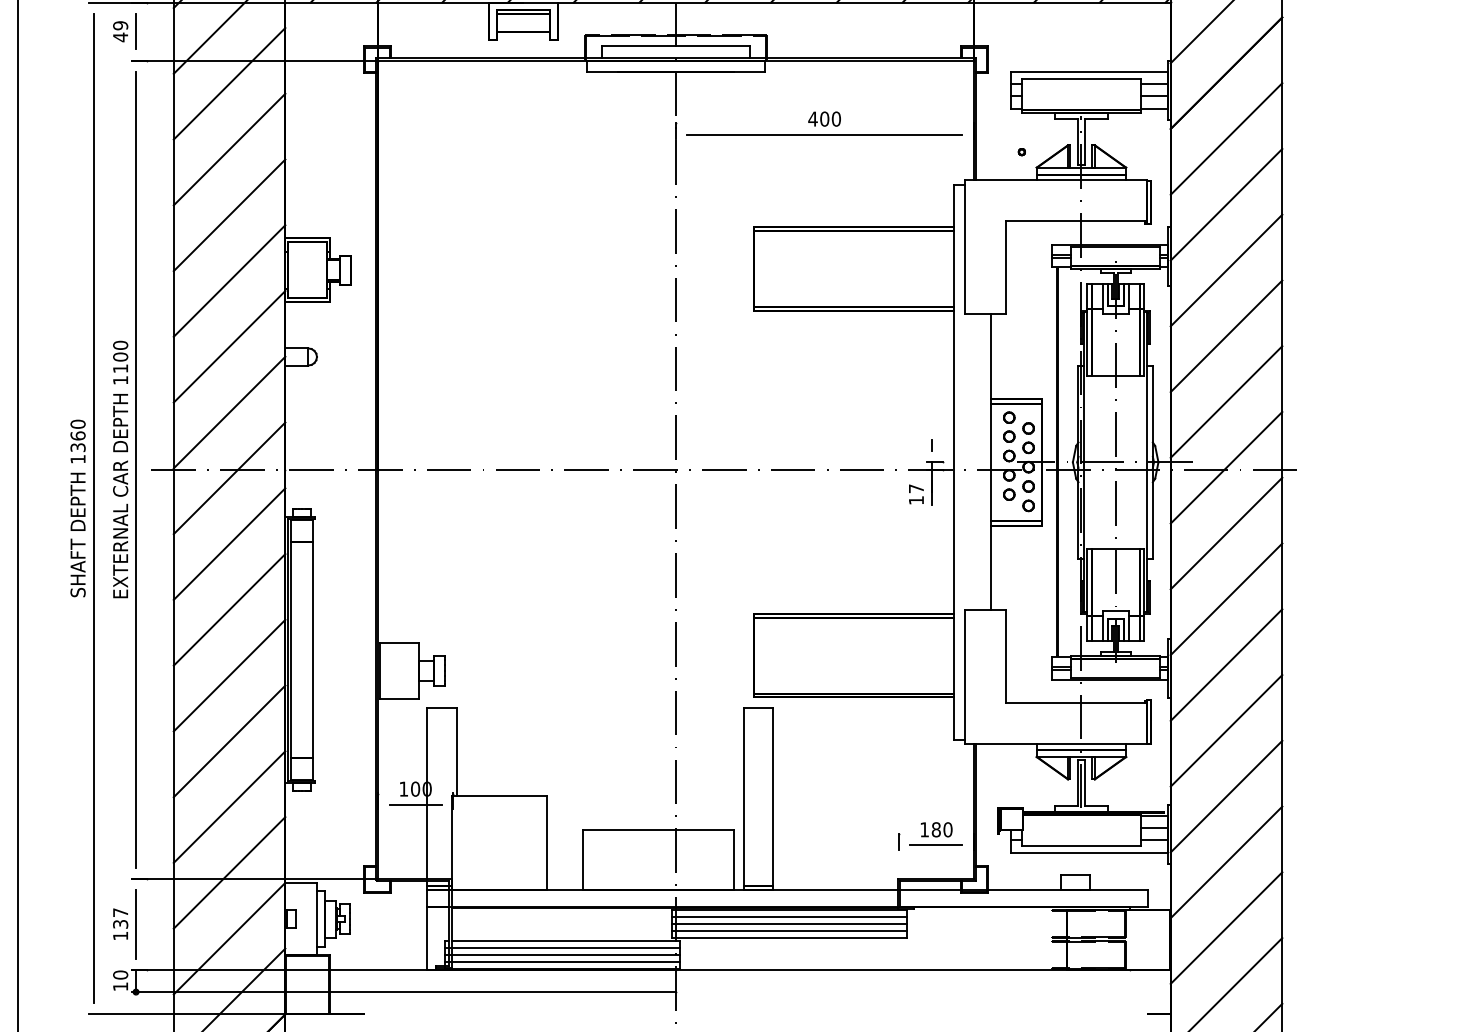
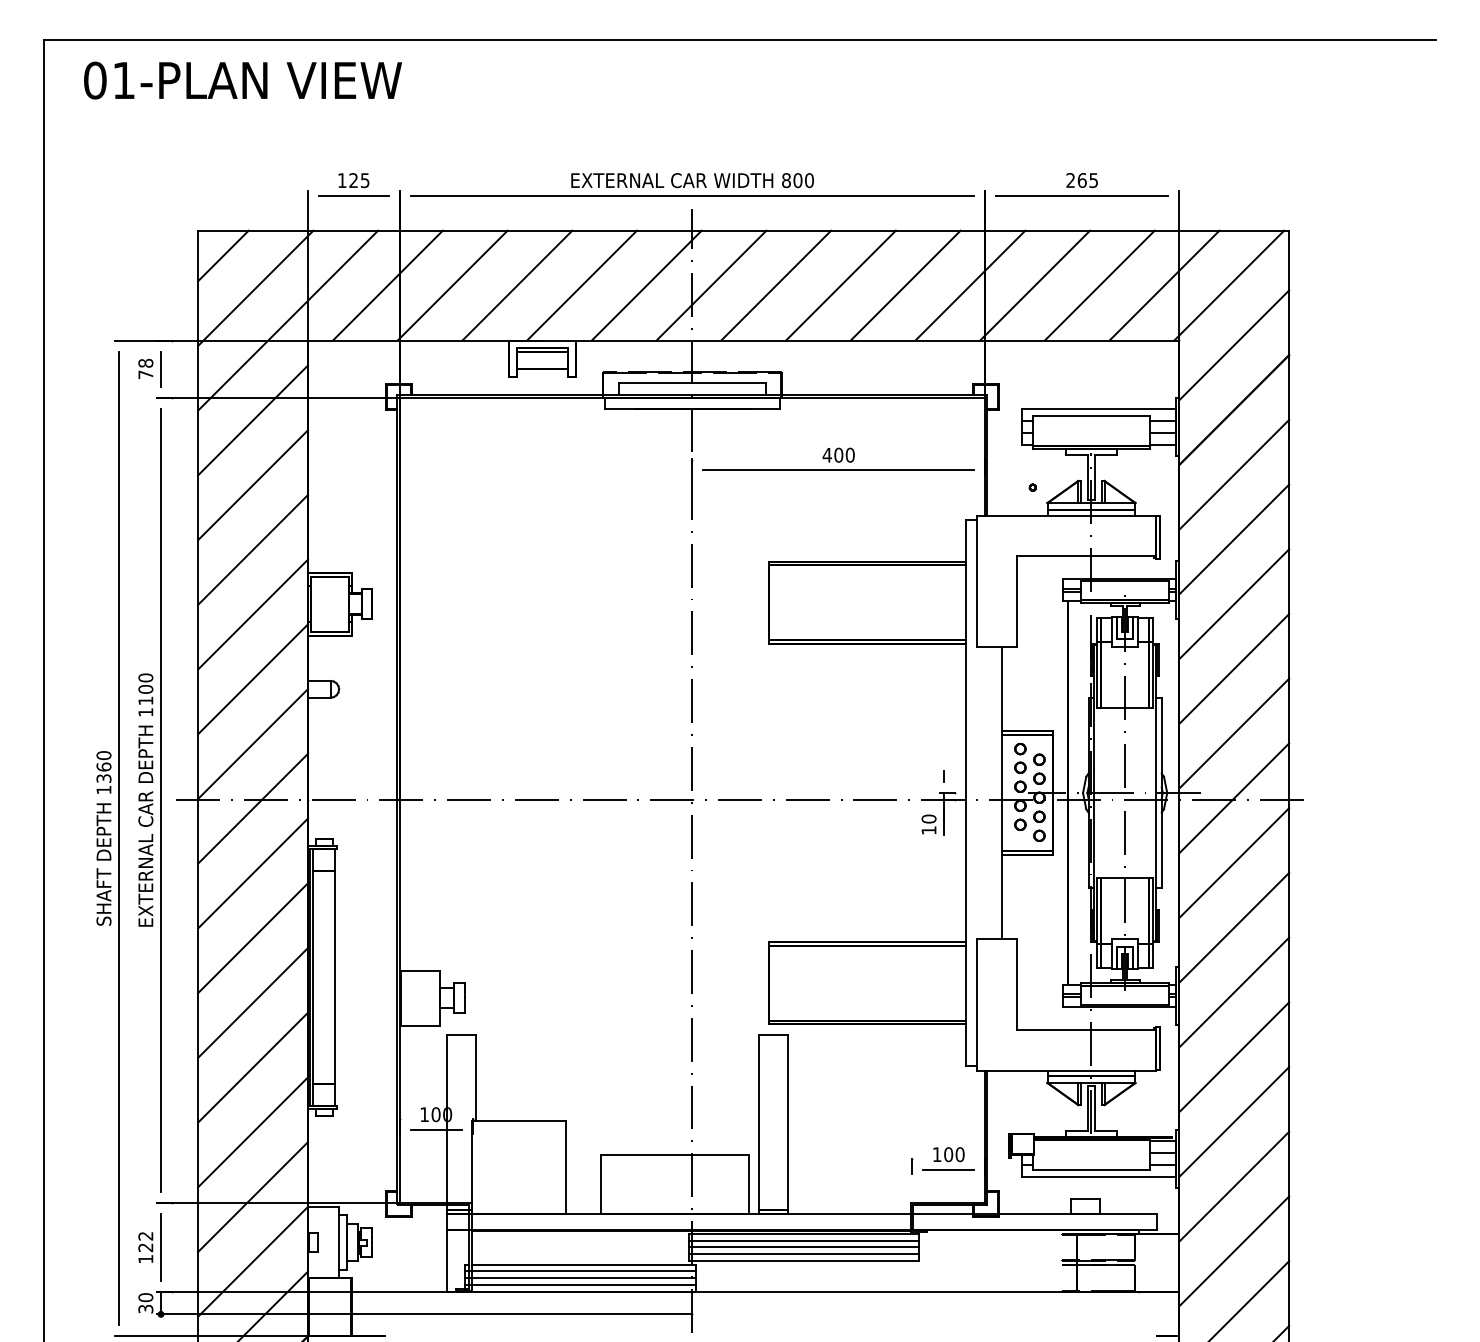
text: (120, 30) -> (145, 368), 49 -> 78
text: (915, 488) -> (928, 818), 17 -> 10
text: (936, 829) -> (948, 1154), 180 -> 100
text: (120, 918) -> (145, 1241), 137 -> 122
text: (120, 986) -> (145, 1308), 10 -> 30

